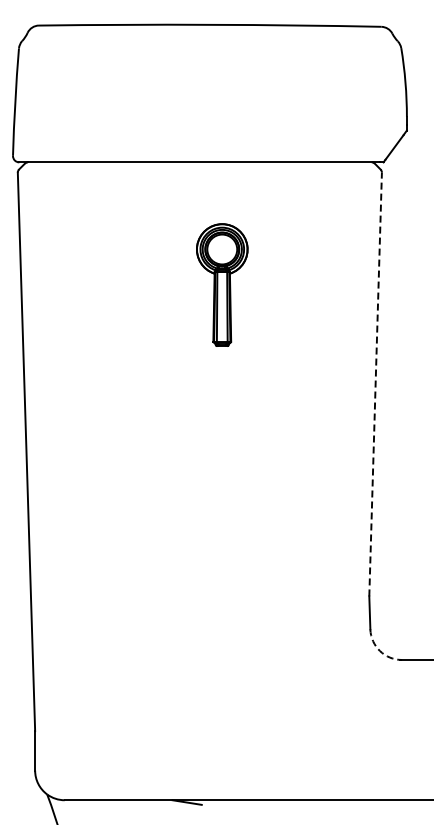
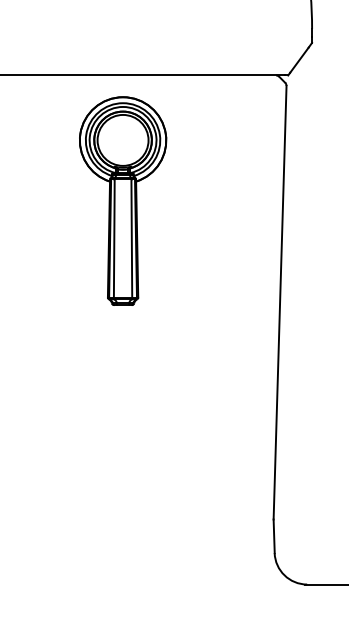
part: (222, 284) -> (123, 200), size x1.67
line: (375, 384) -> (279, 302), dashed -> solid
arc: (380, 651) -> (285, 575), dashed -> solid

